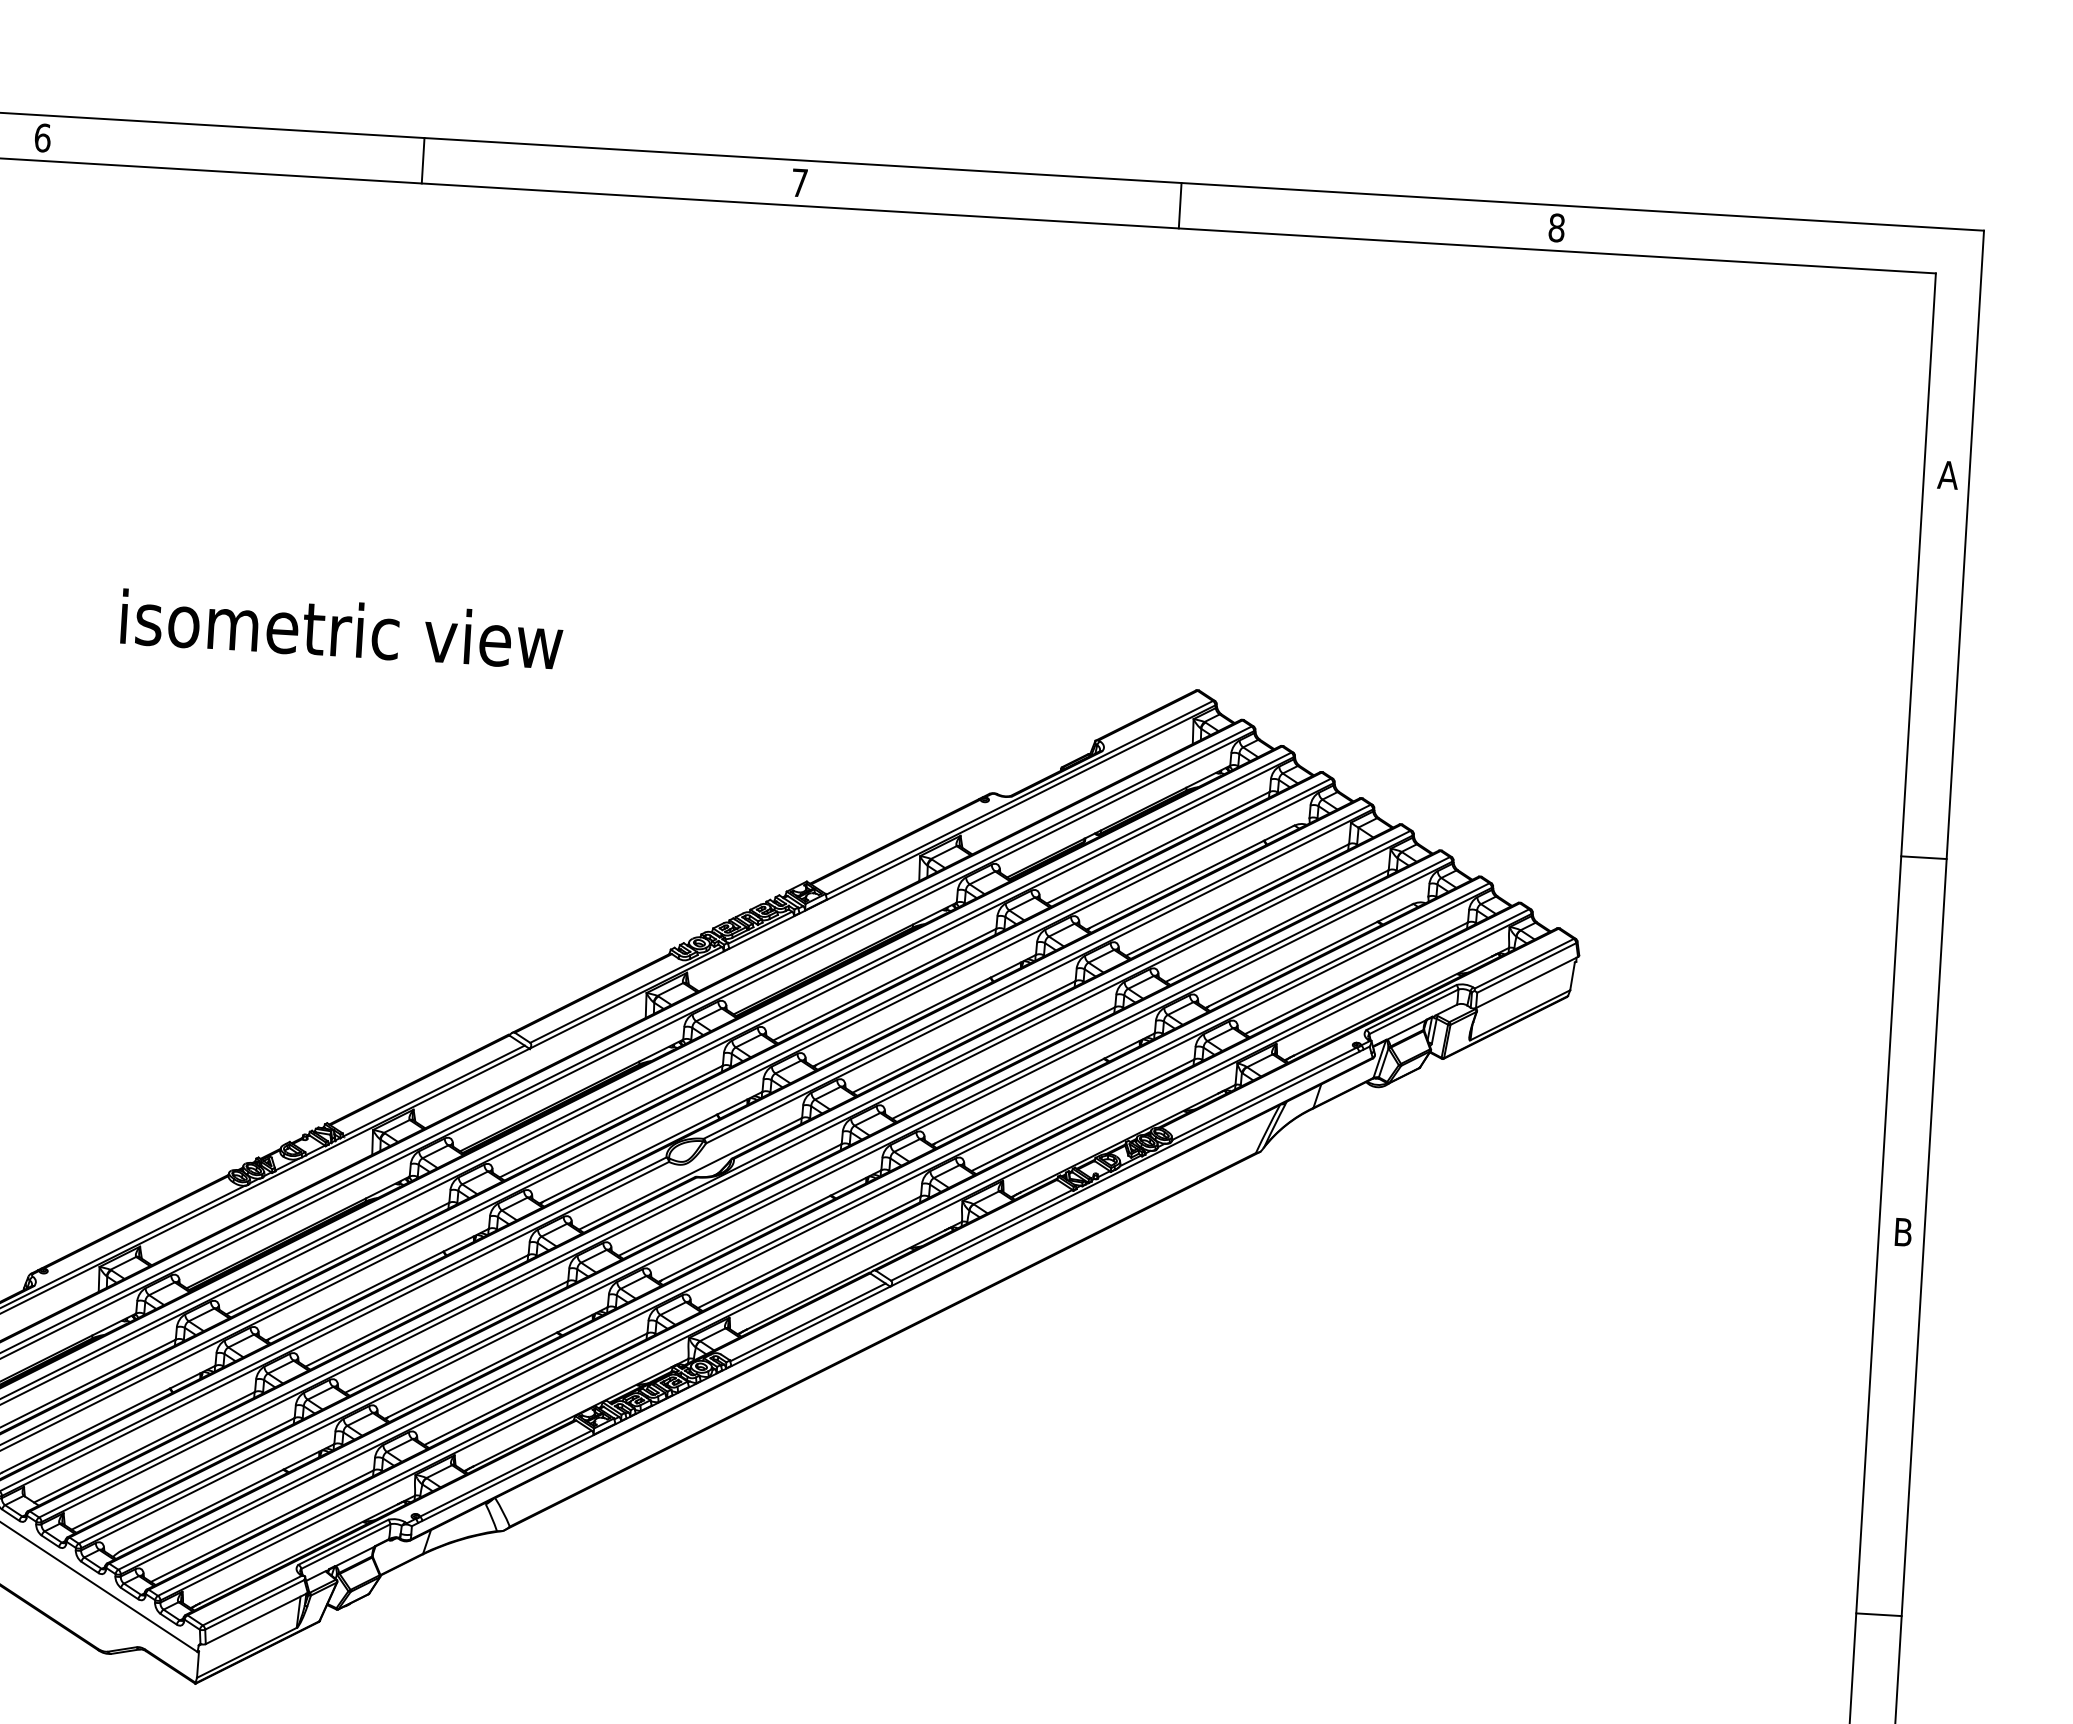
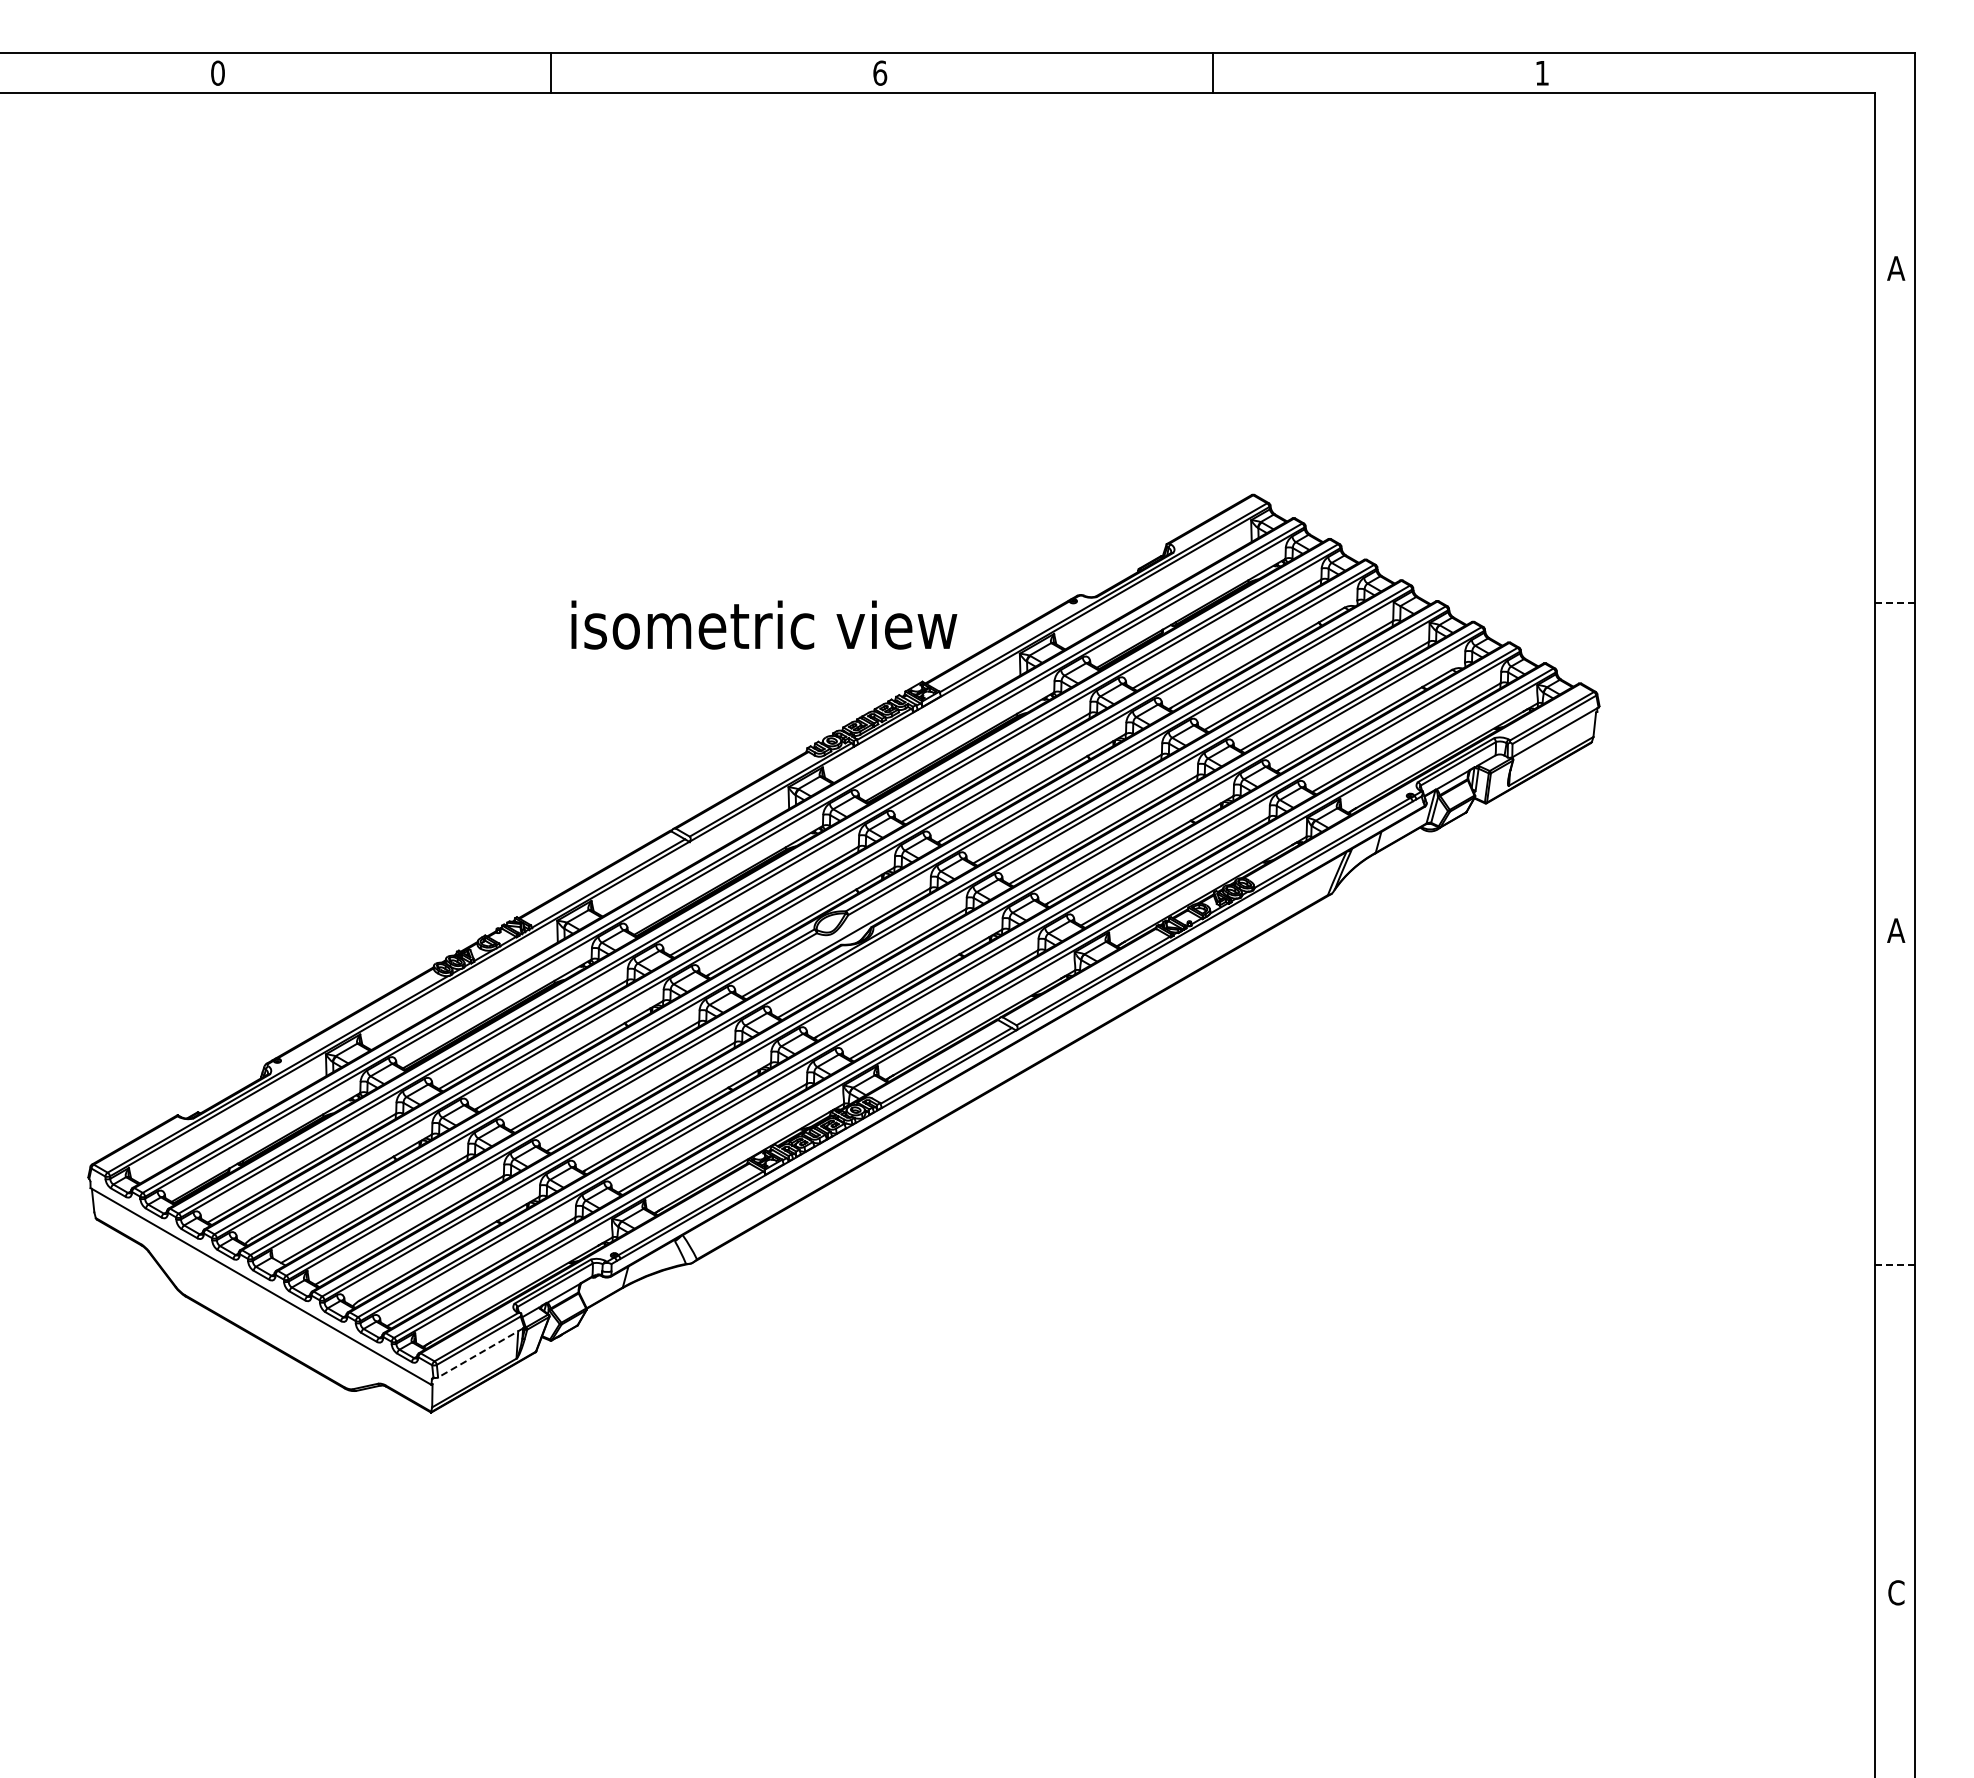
text: (42, 137) -> (217, 72), 6 -> 0
text: (800, 182) -> (880, 72), 7 -> 6
text: (1557, 227) -> (1542, 72), 8 -> 1
text: (342, 628) -> (764, 624), moved
line: (1923, 858) -> (1894, 603), solid -> dashed
text: (1903, 1232) -> (1896, 930), B -> A
line: (1878, 1614) -> (1894, 1265), solid -> dashed
line: (255, 1619) -> (480, 1353), solid -> dashed

